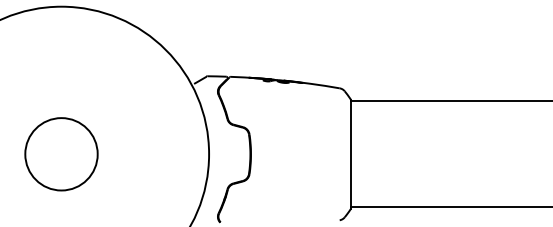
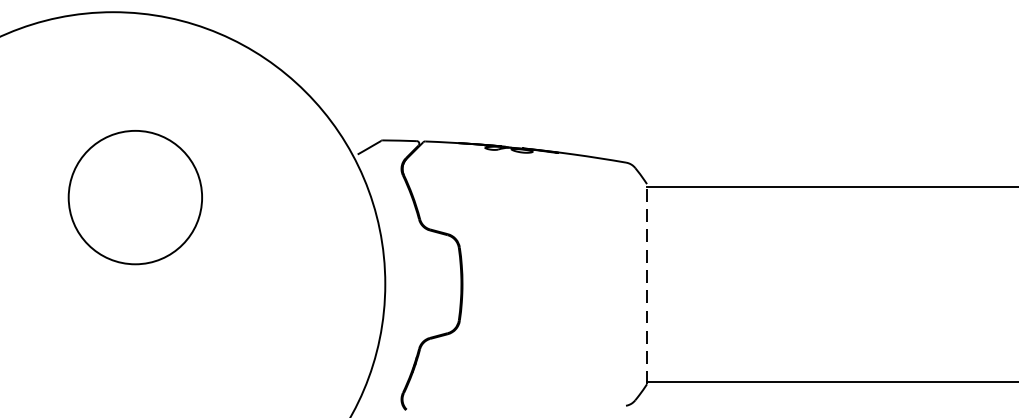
line: (351, 153) -> (647, 282), solid -> dashed
circle: (61, 154) -> (135, 197), moved

